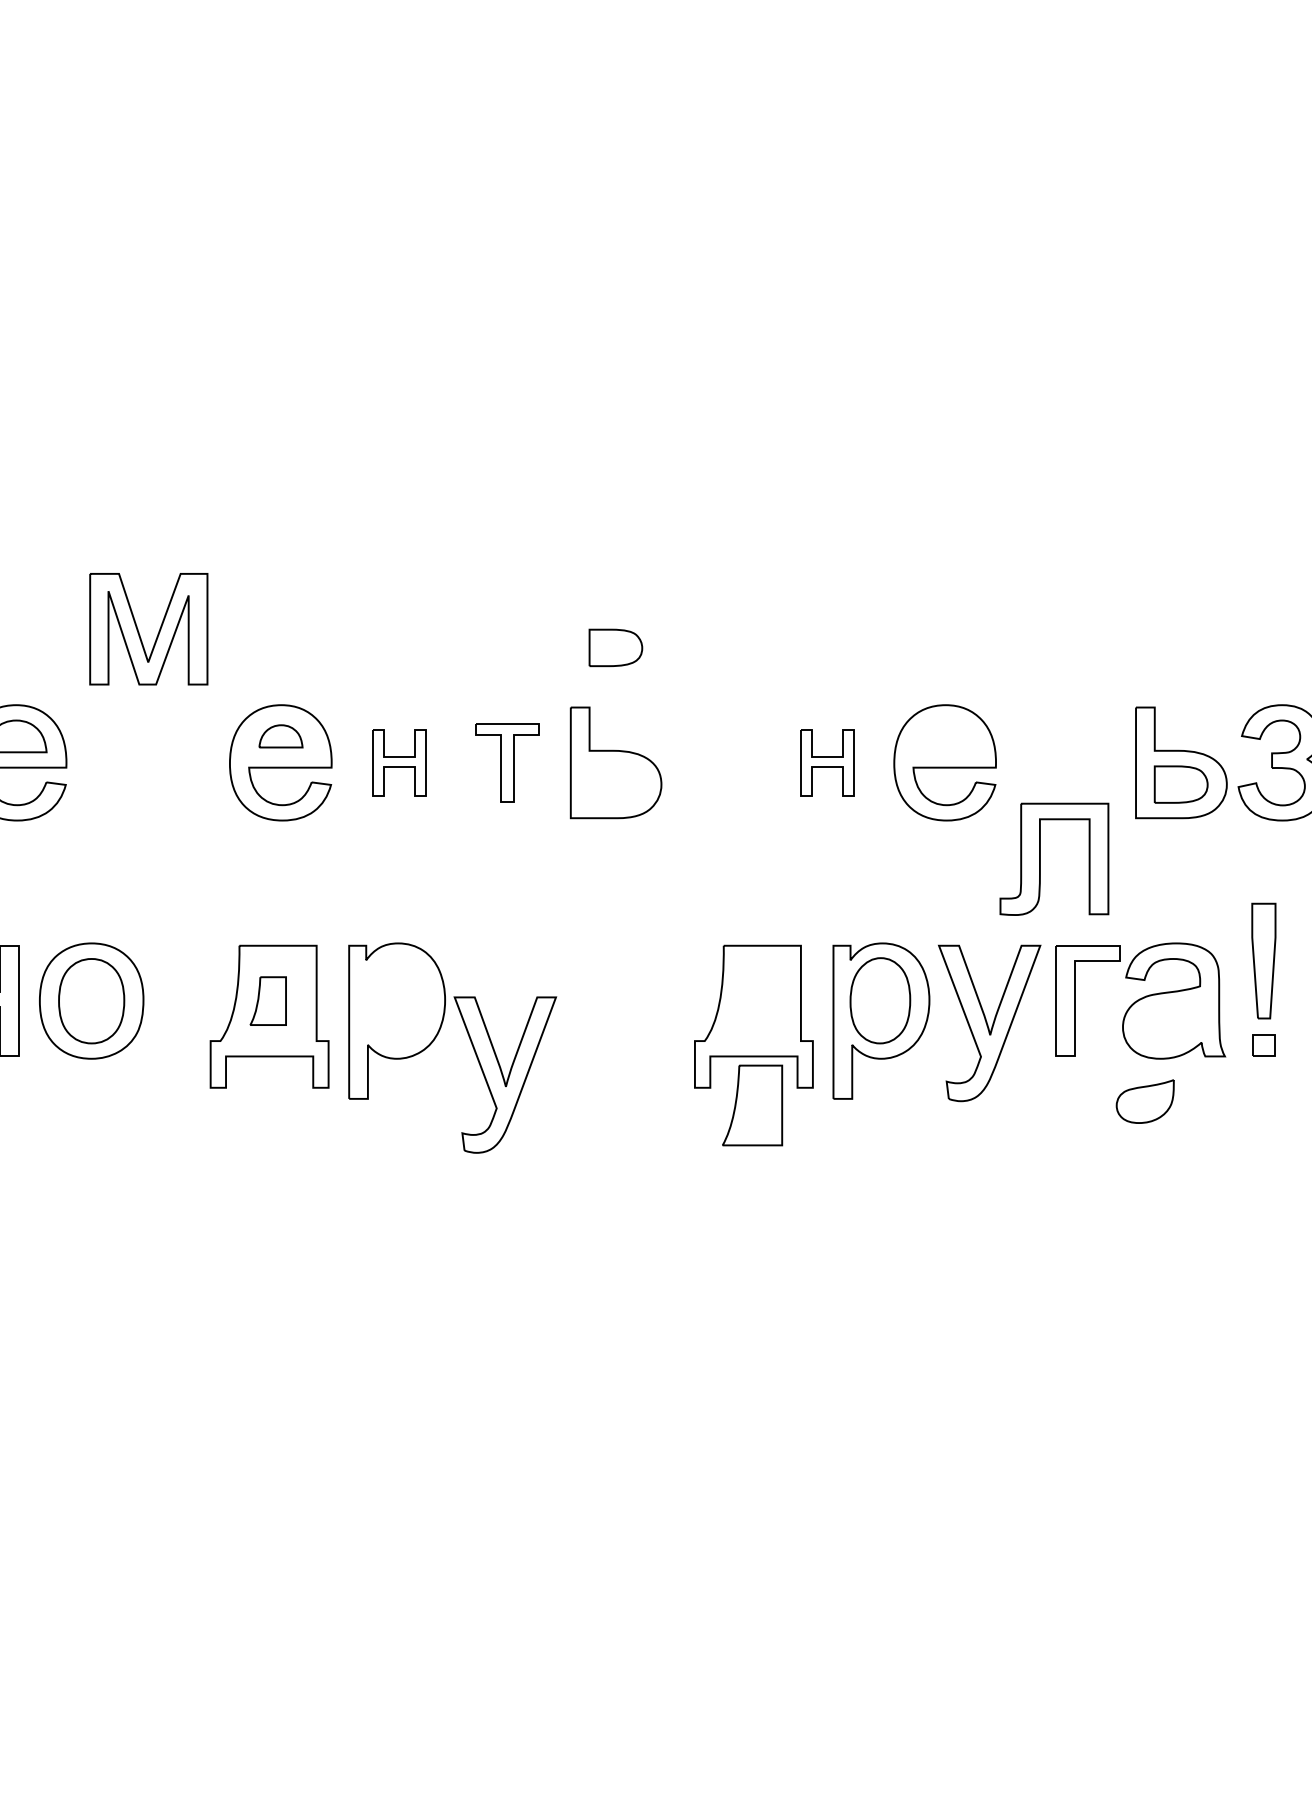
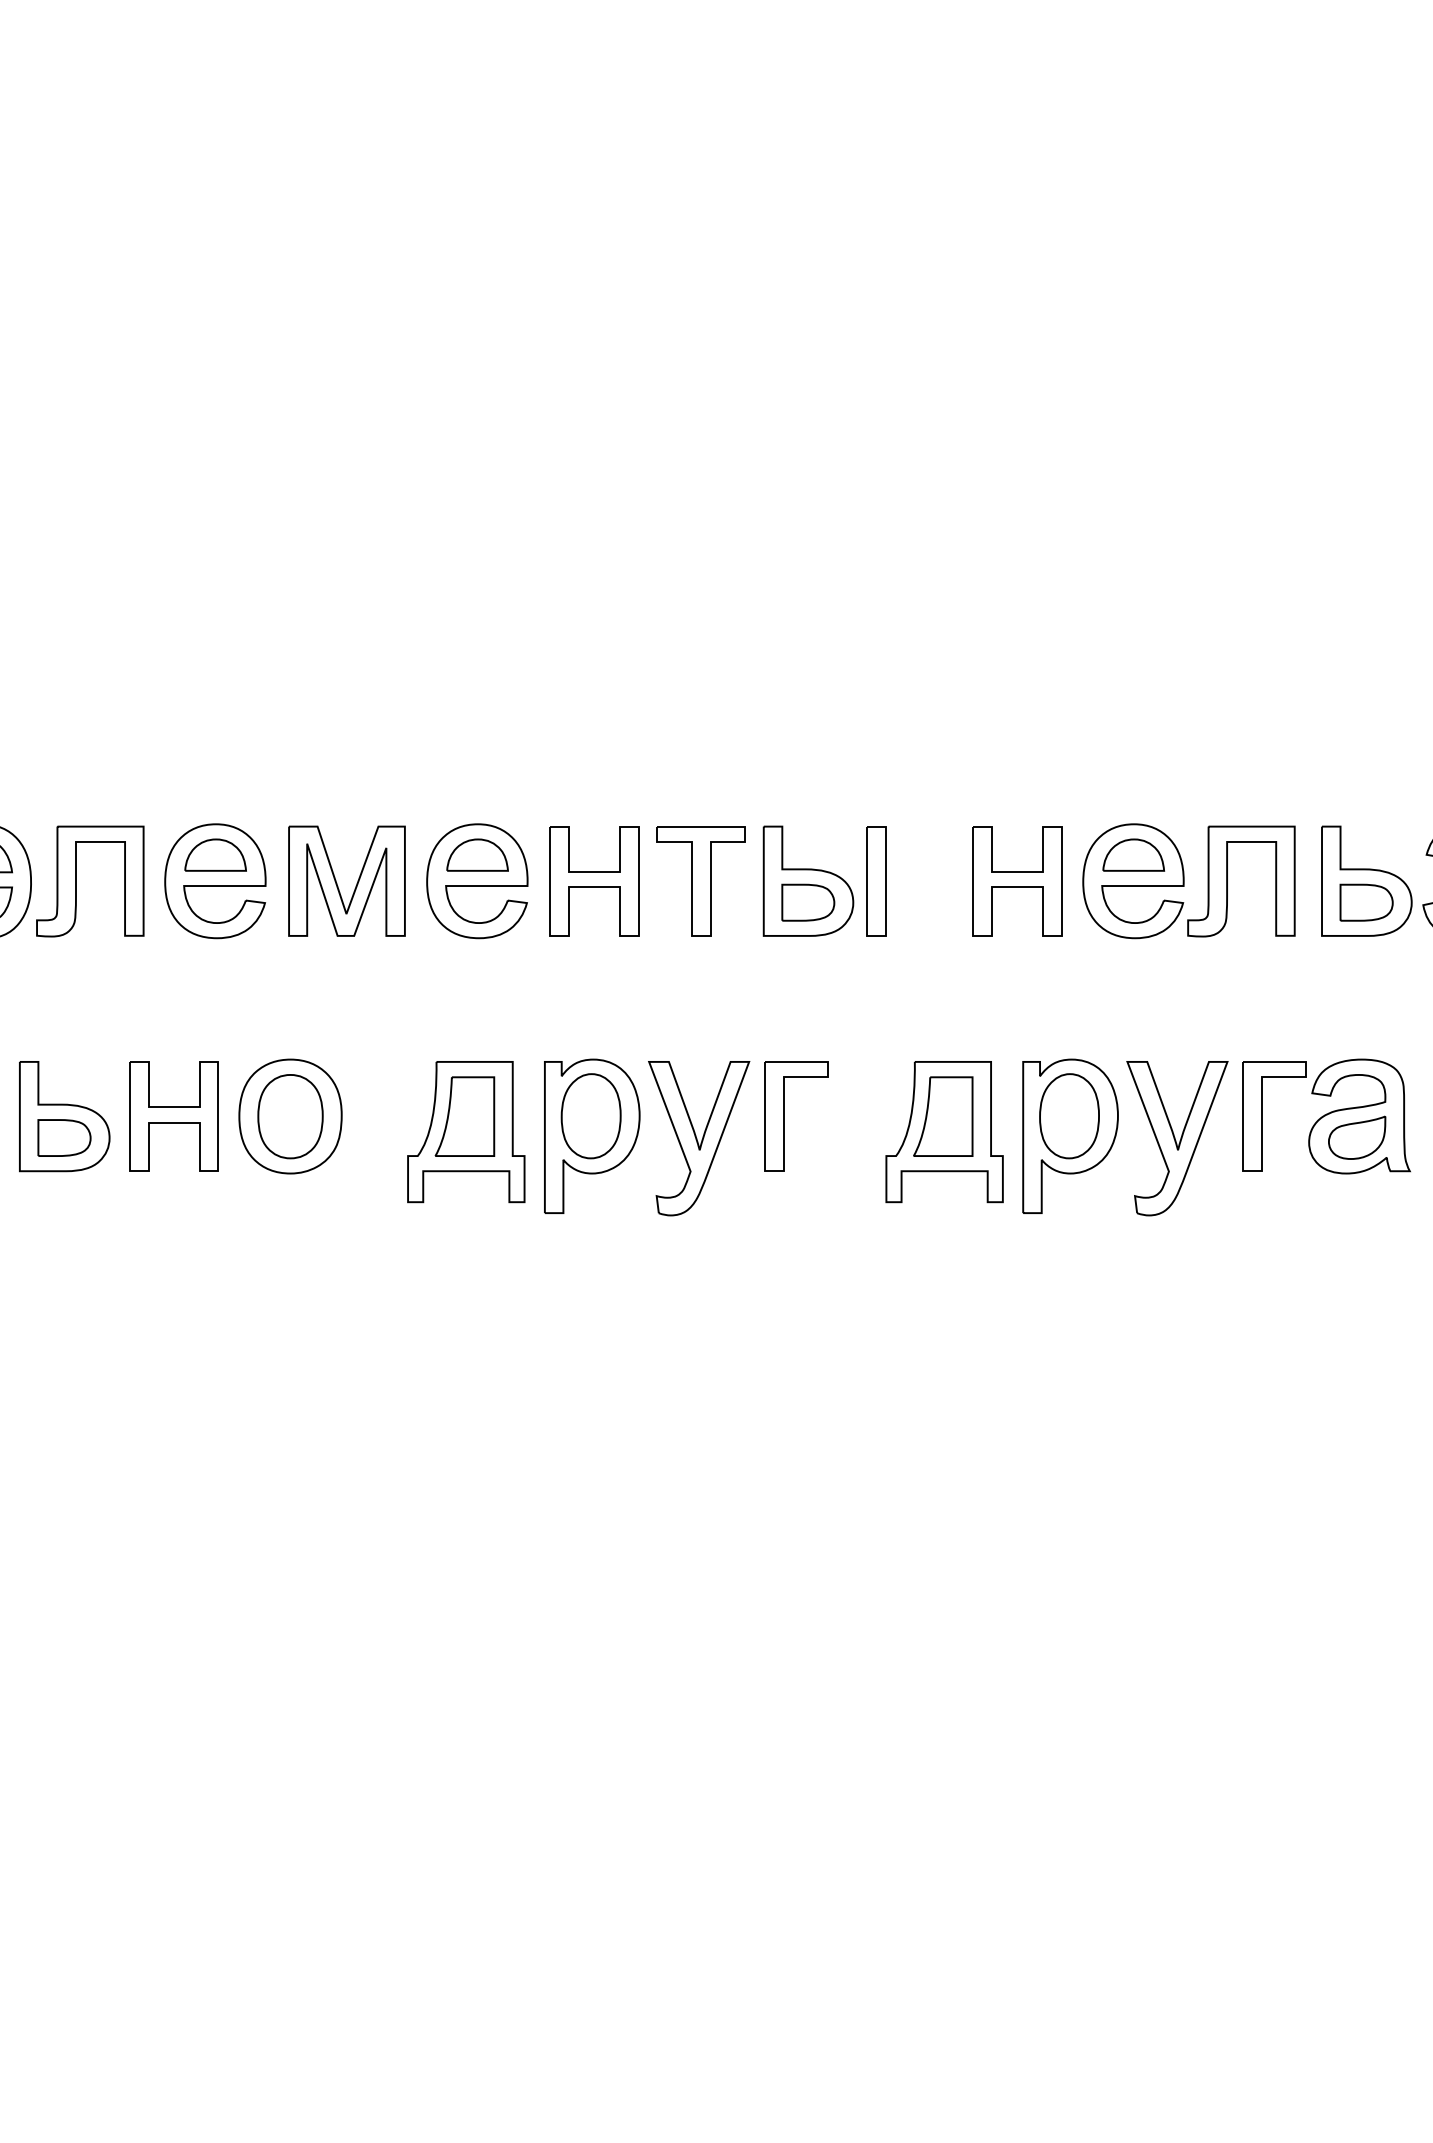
part: (139, 631) -> (337, 883), moved
part: (616, 647) -> (808, 902), moved
part: (280, 735) -> (477, 854), size x1.43
part: (945, 735) -> (1133, 854), added
part: (399, 763) -> (594, 881), size x1.67
part: (506, 763) -> (700, 881), size x1.43
part: (684, 763) -> (876, 881), added
part: (827, 763) -> (1017, 881), size x1.67
part: (1040, 859) -> (1227, 881), moved
part: (267, 1001) -> (464, 1116), size x1.67
part: (395, 1001) -> (590, 1116), added
part: (591, 1001) -> (784, 1116), added
part: (505, 1074) -> (699, 1138), moved
part: (1145, 1101) -> (1357, 1137), moved
part: (752, 1105) -> (943, 1116), moved

